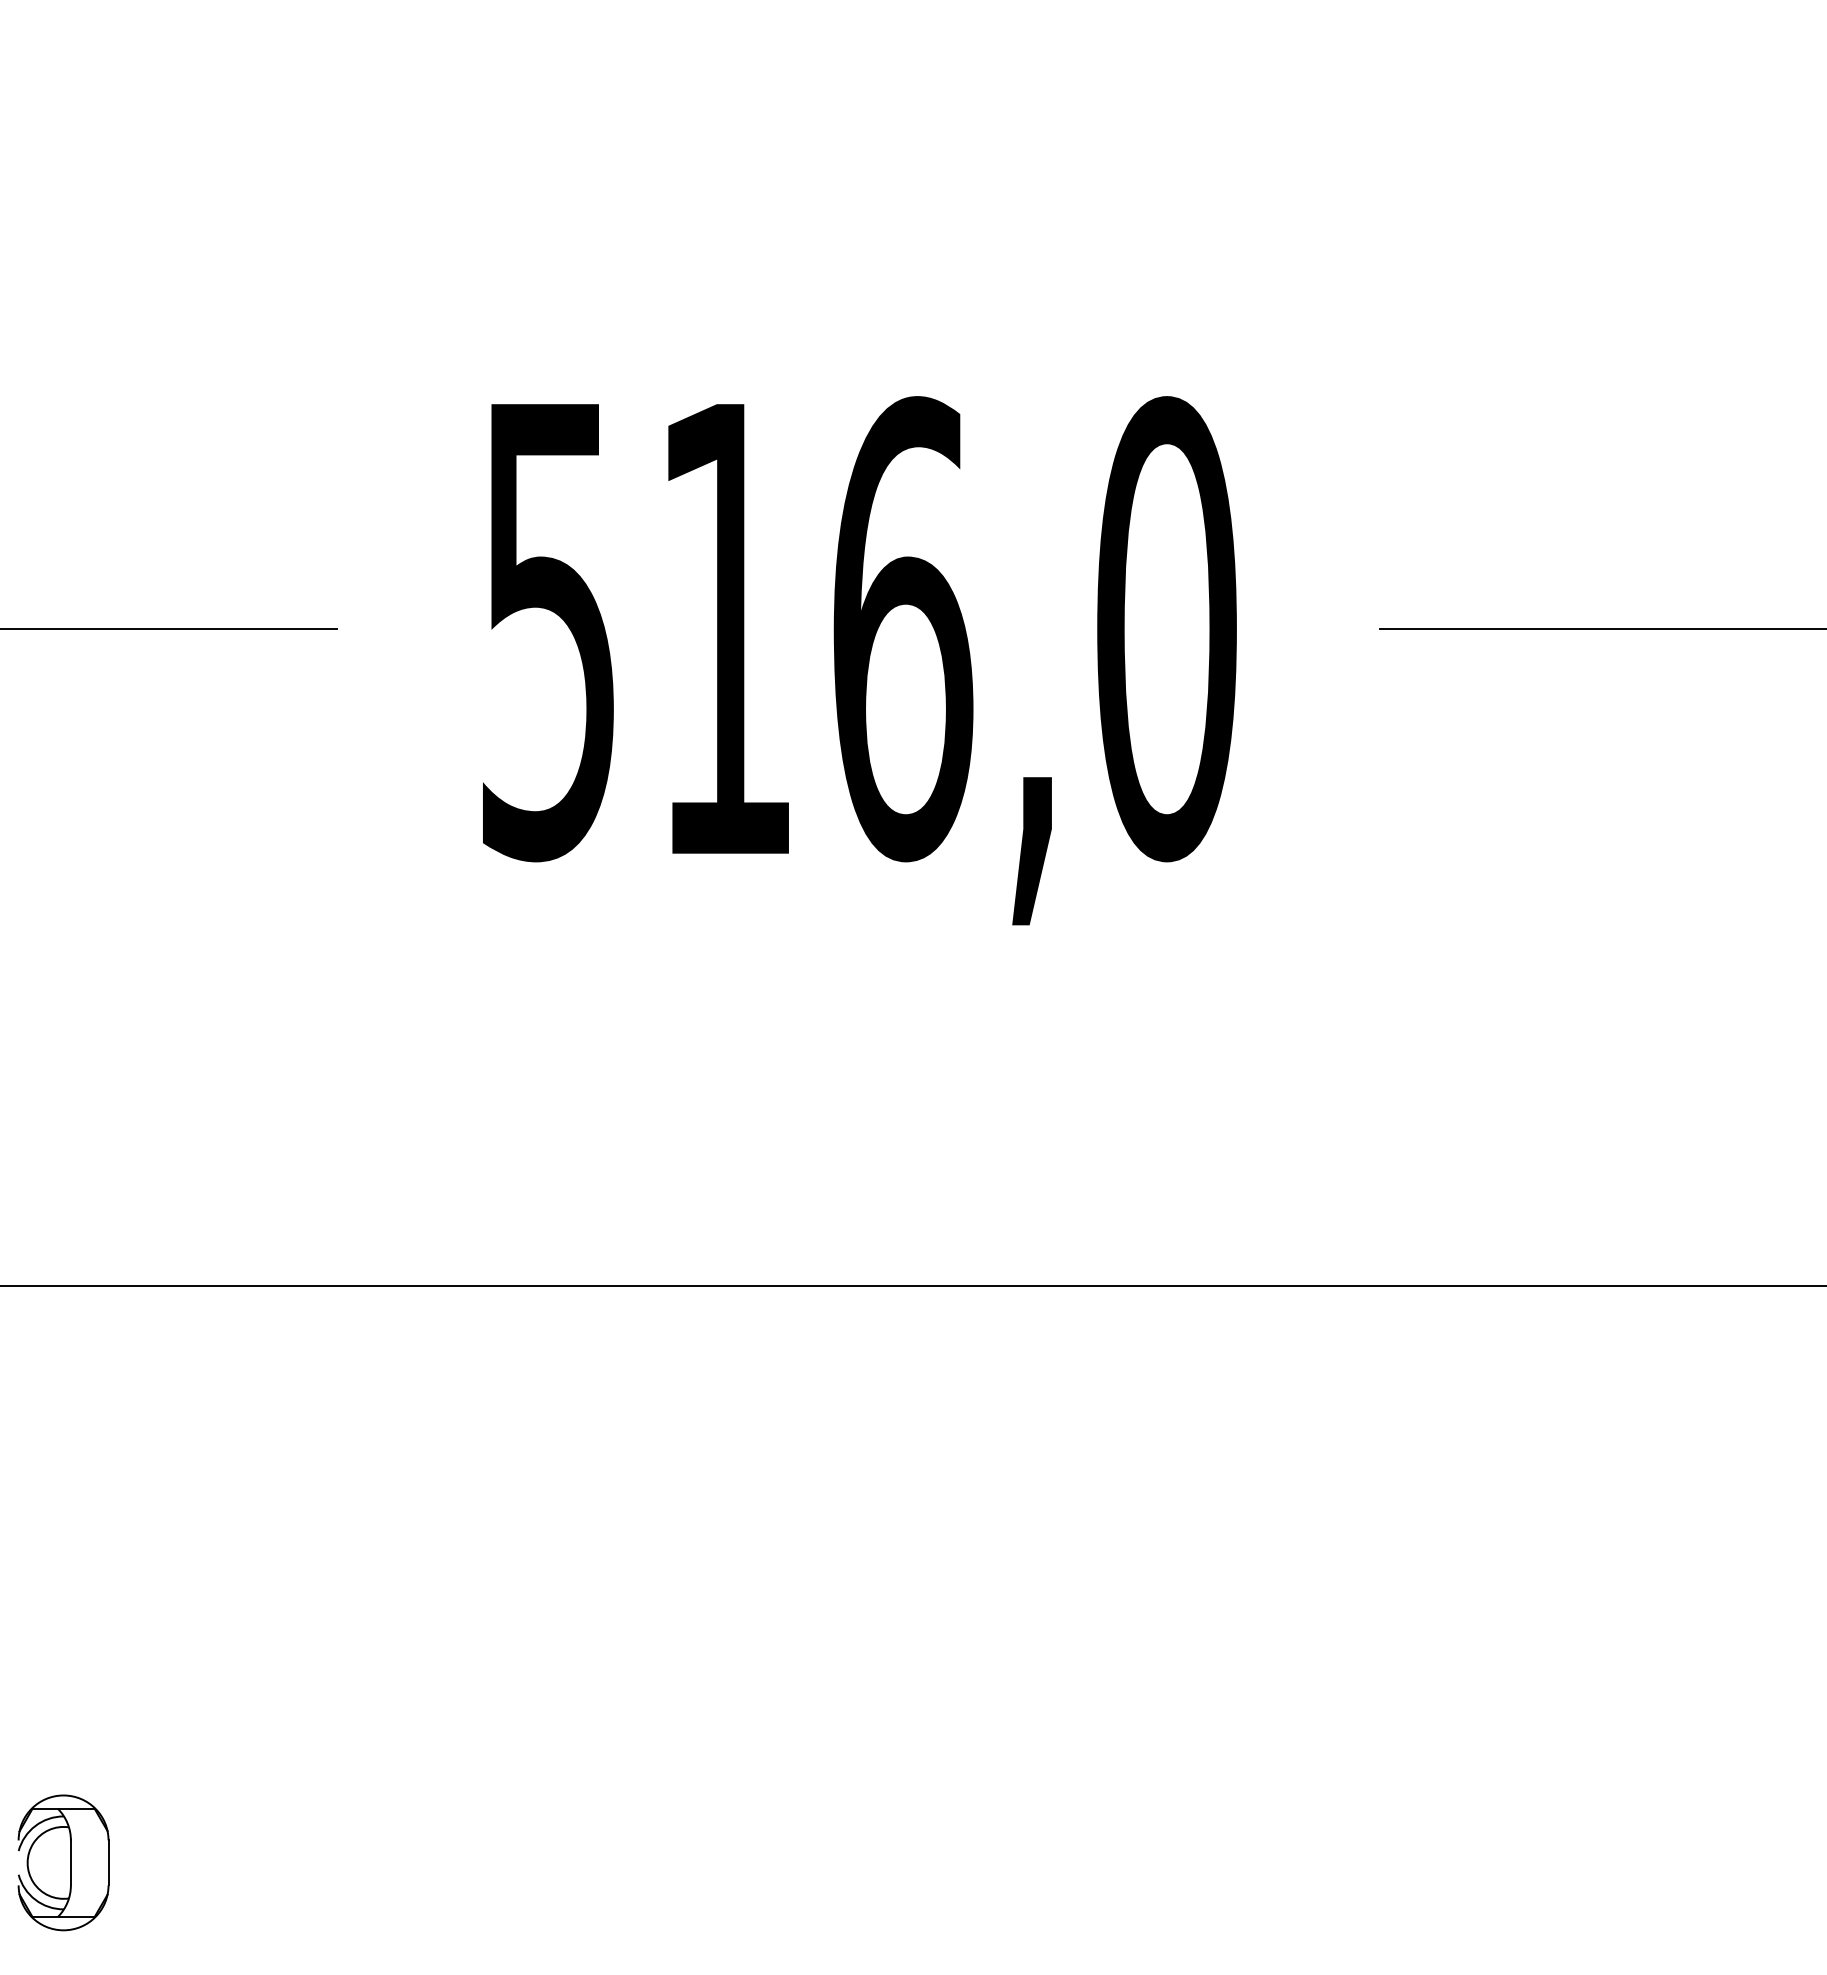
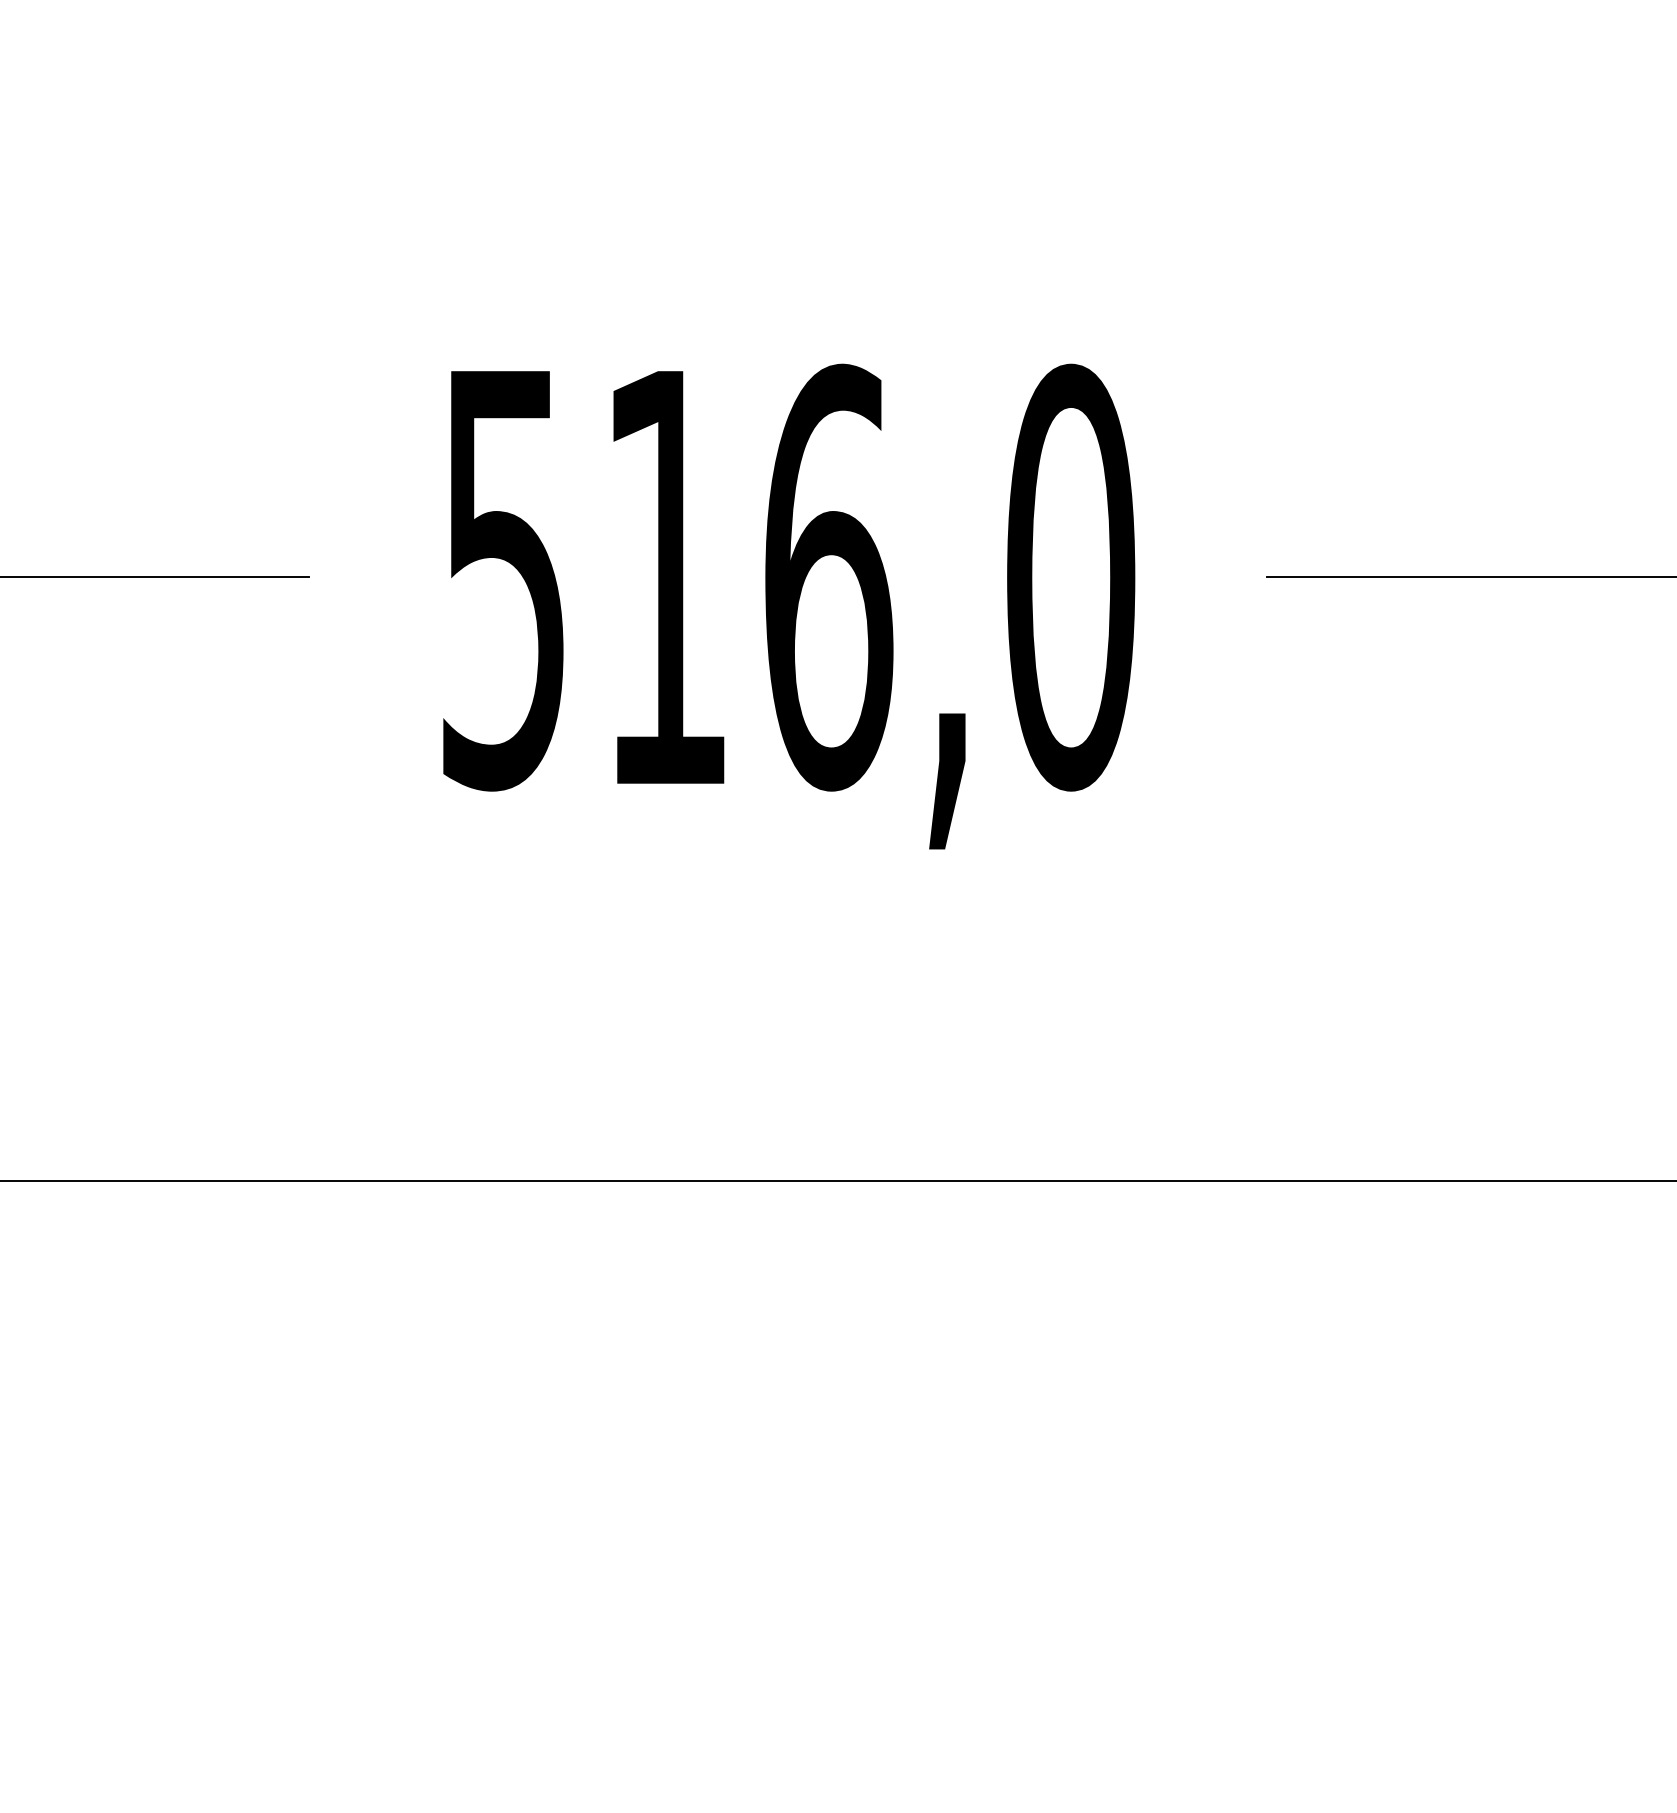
part: (63, 1862) -> (58, 1709), removed

